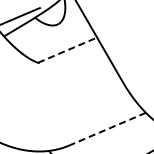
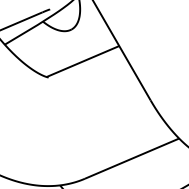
line: (68, 50) -> (84, 61), dashed -> solid
line: (107, 129) -> (131, 159), dashed -> solid

